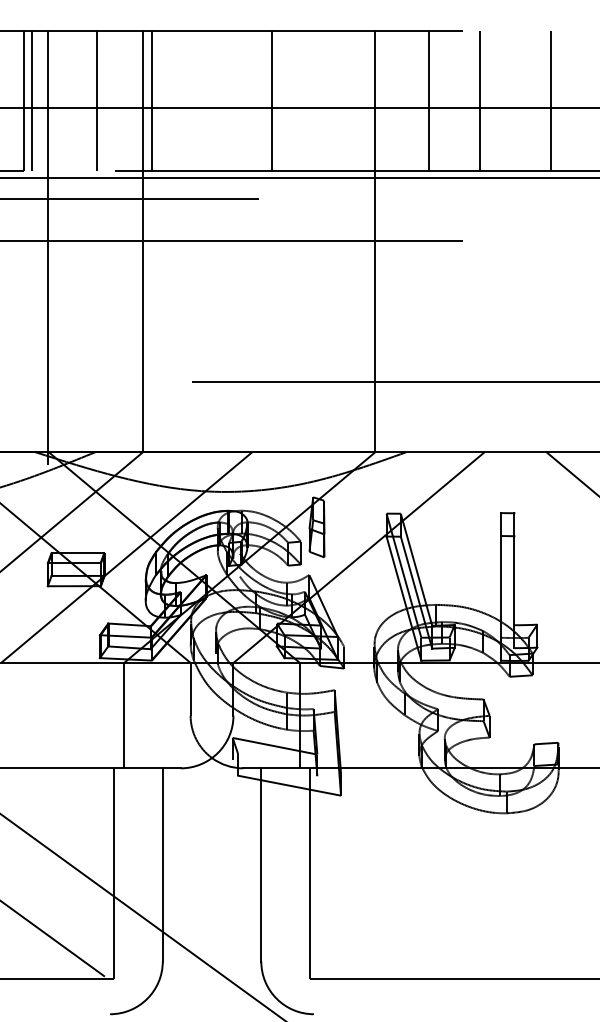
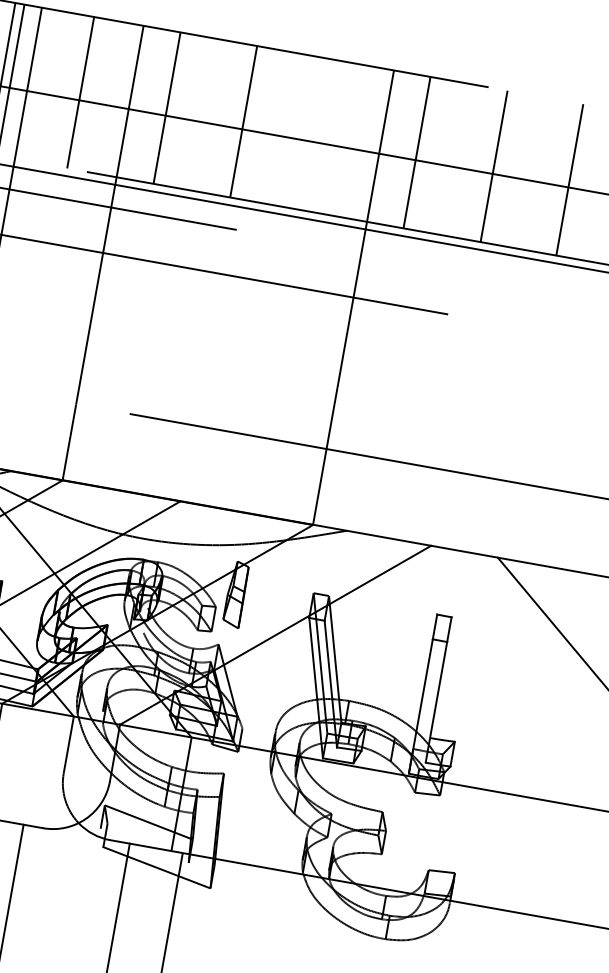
line: (151, 100) -> (166, 107), moved
line: (272, 100) -> (244, 121), moved
line: (428, 100) -> (416, 152), moved

